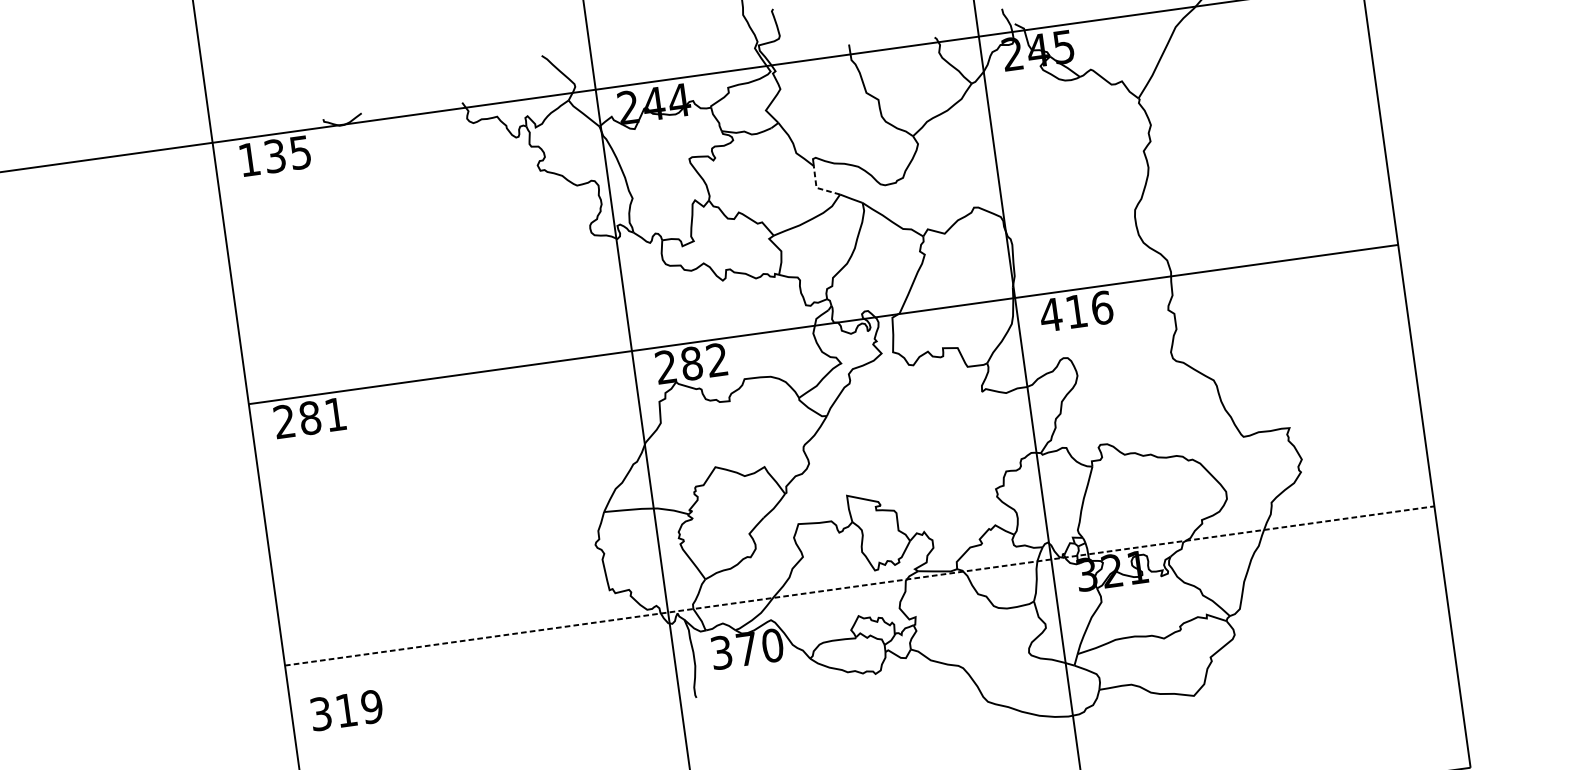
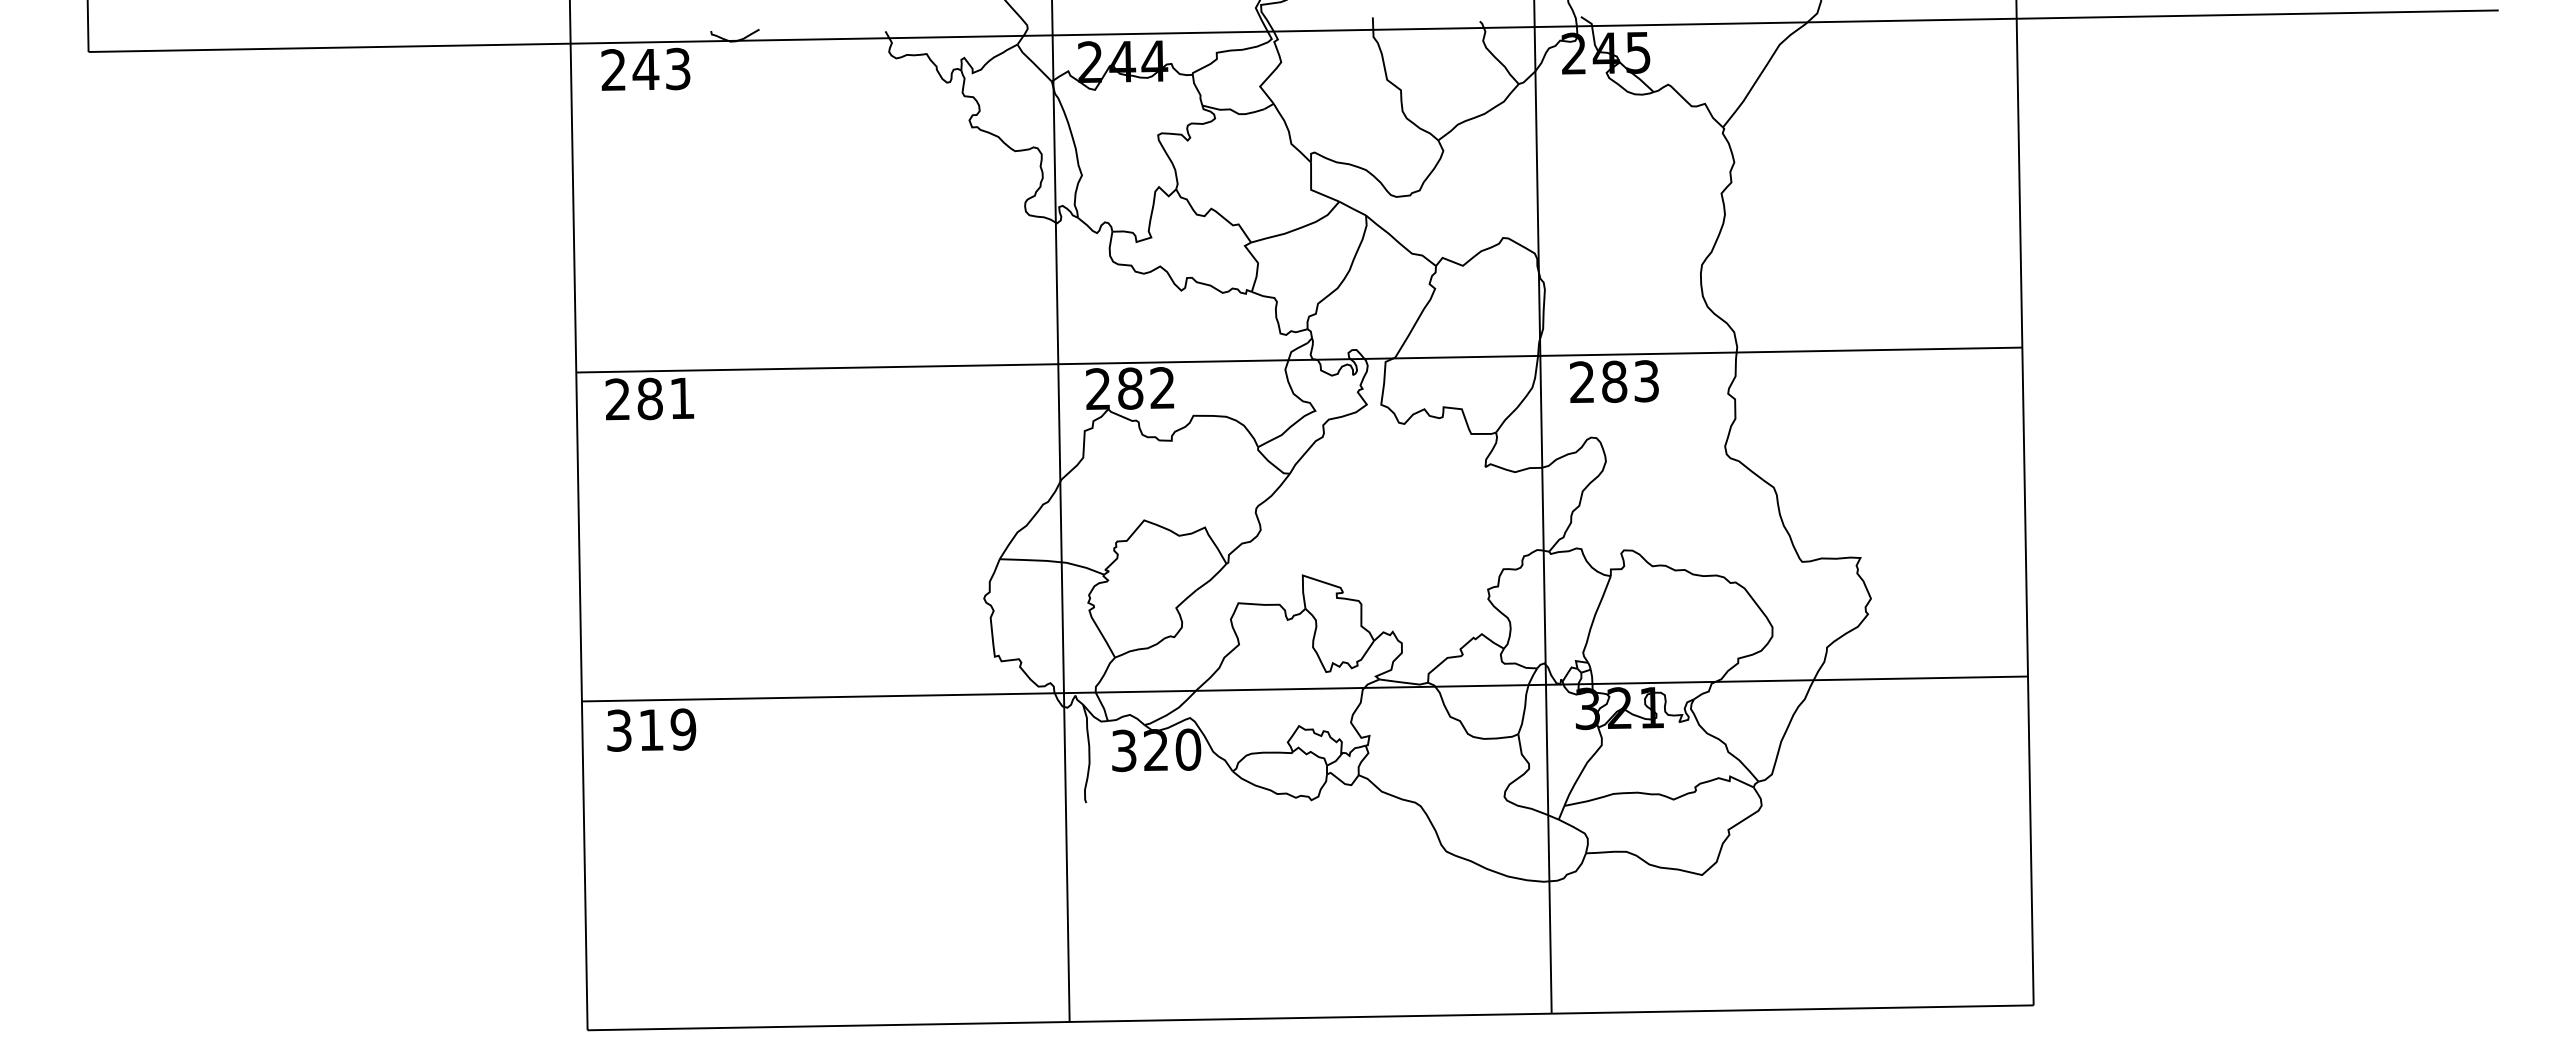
text: (274, 155) -> (645, 68), 135 -> 243
line: (817, 188) -> (1312, 190), dashed -> solid
text: (1076, 311) -> (1614, 381), 416 -> 283
line: (860, 585) -> (1305, 688), dashed -> solid
text: (746, 648) -> (1155, 749), 370 -> 320
text: (346, 709) -> (651, 729), moved

